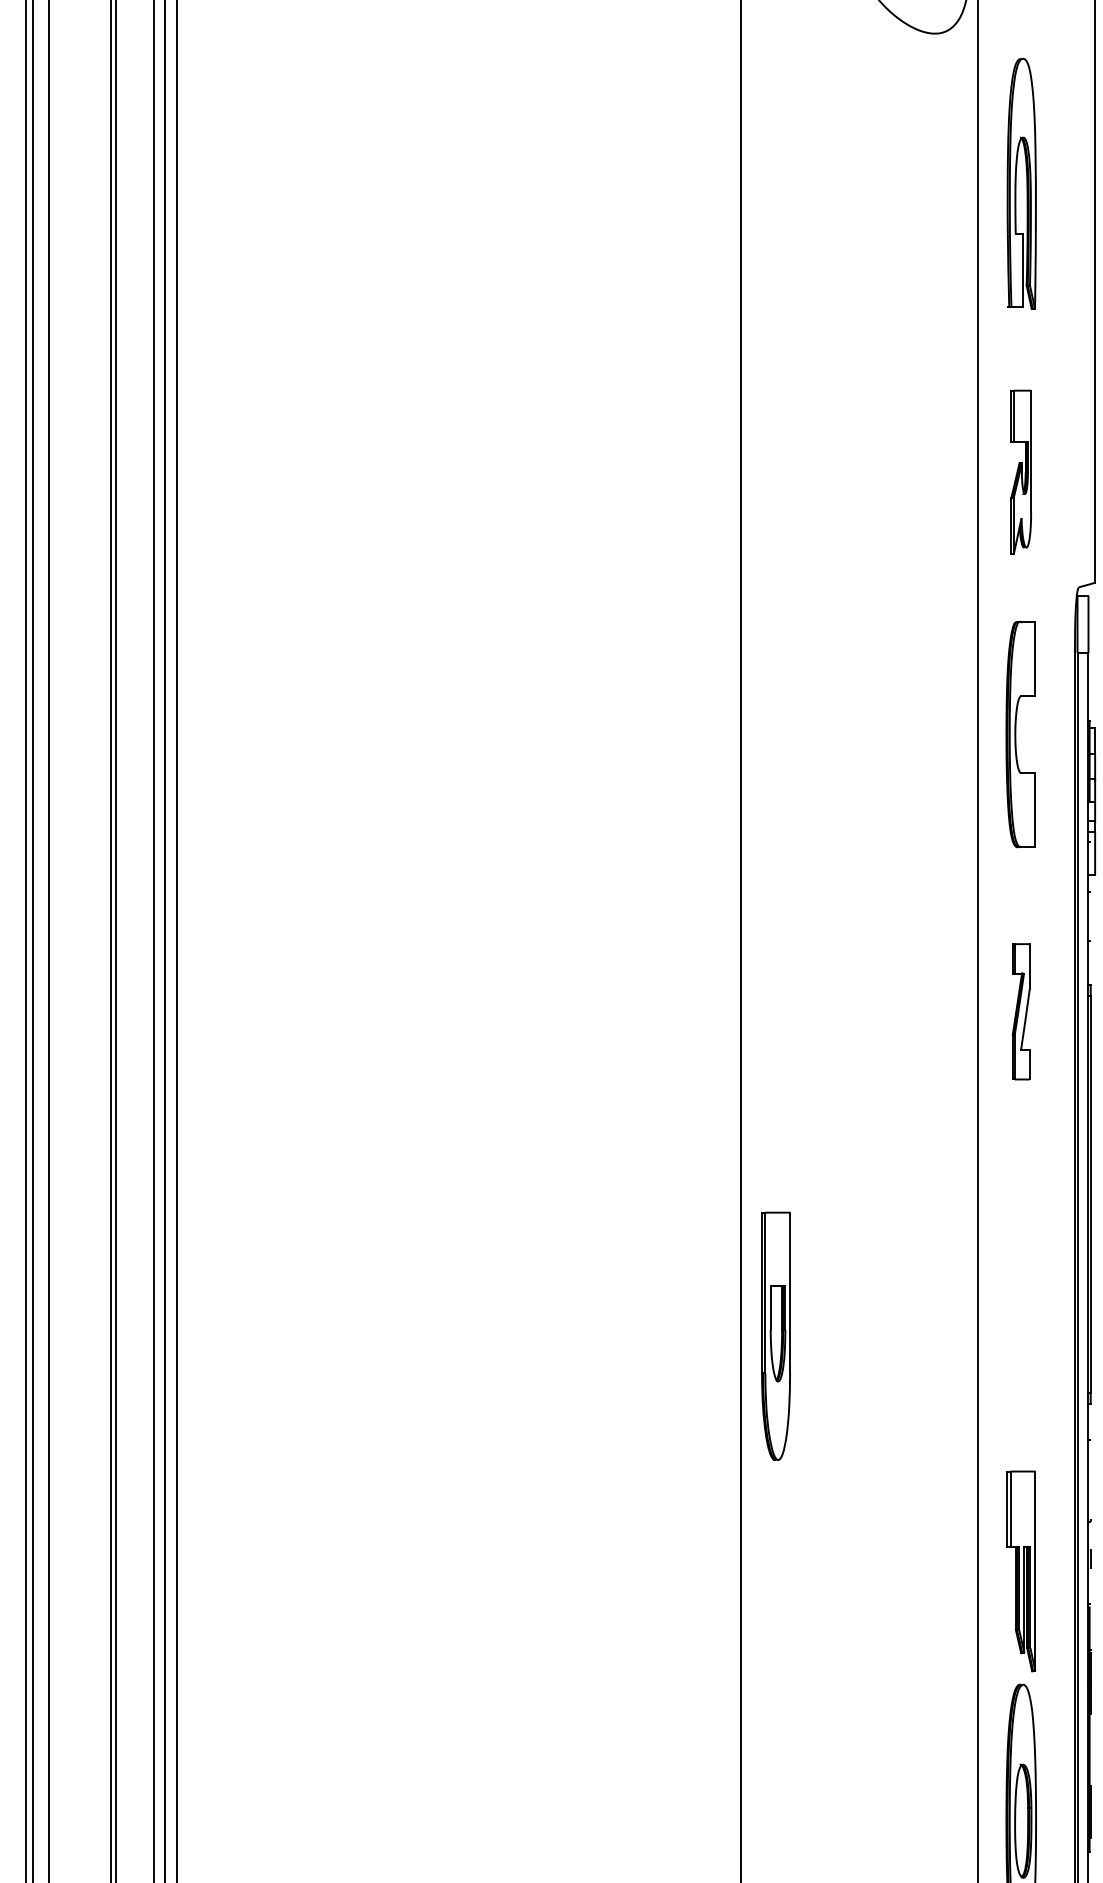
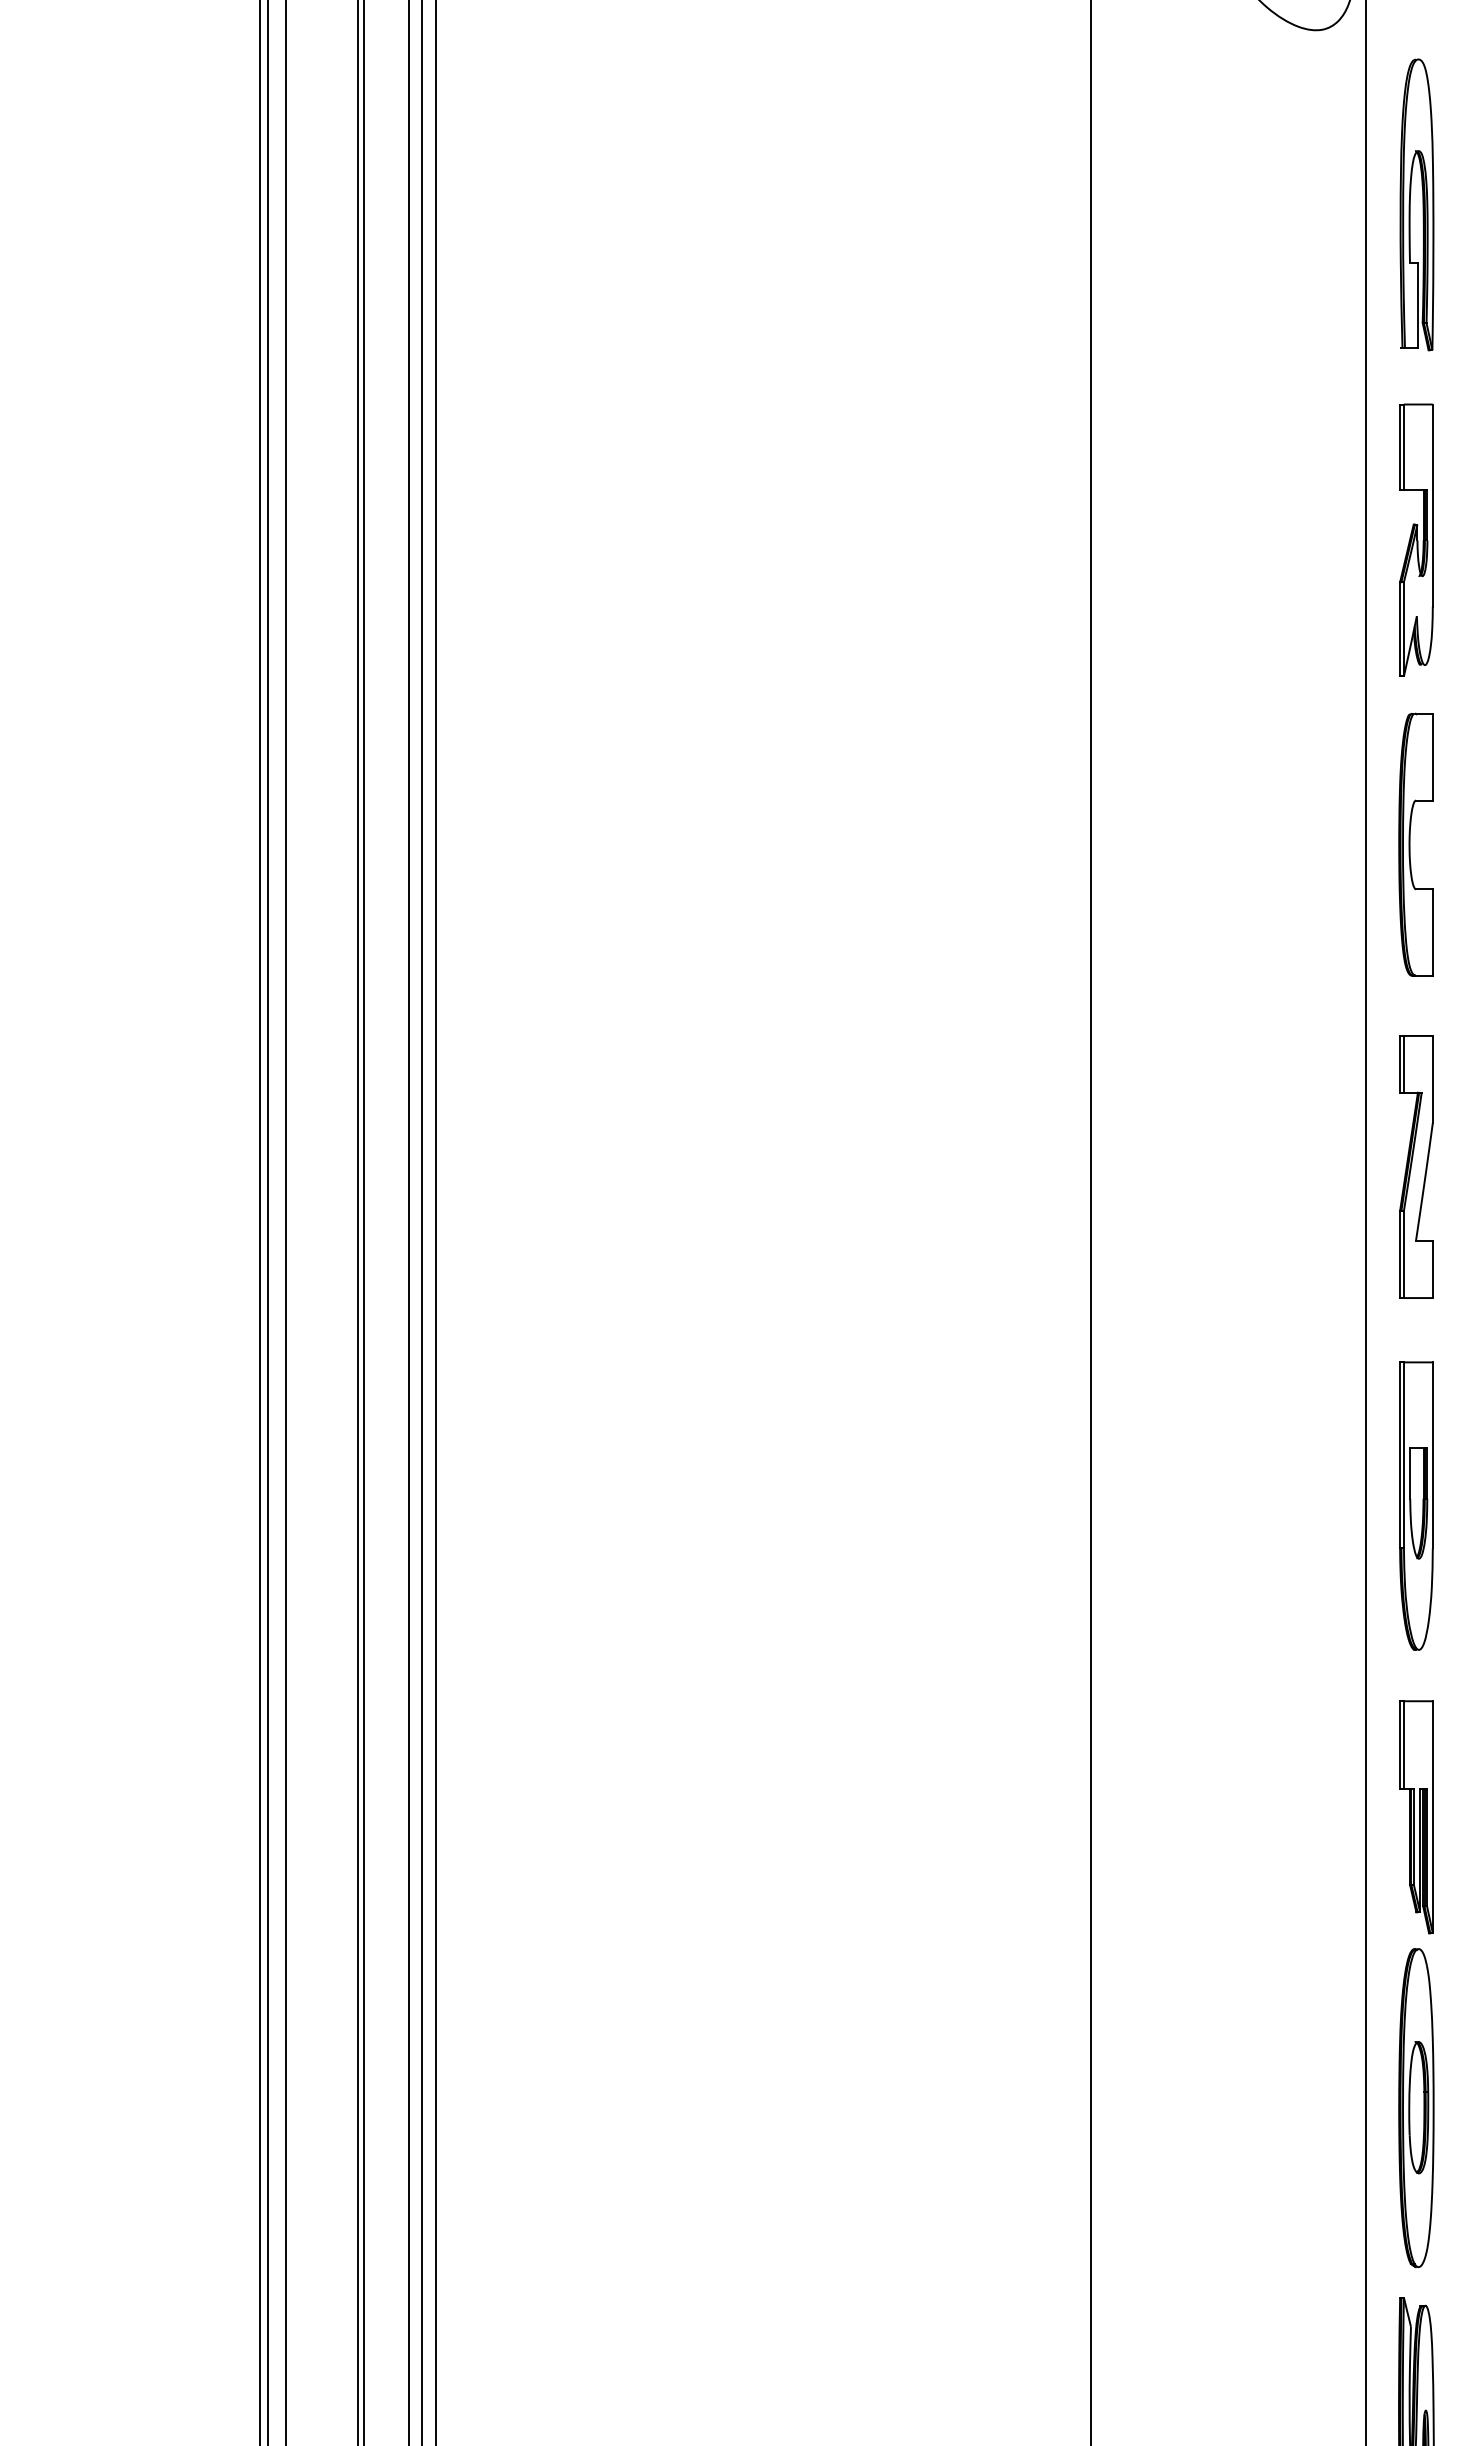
part: (1021, 471) -> (1416, 539), size x1.43
part: (1021, 1011) -> (1416, 1166), size x1.67
part: (776, 1335) -> (1416, 1505), moved

